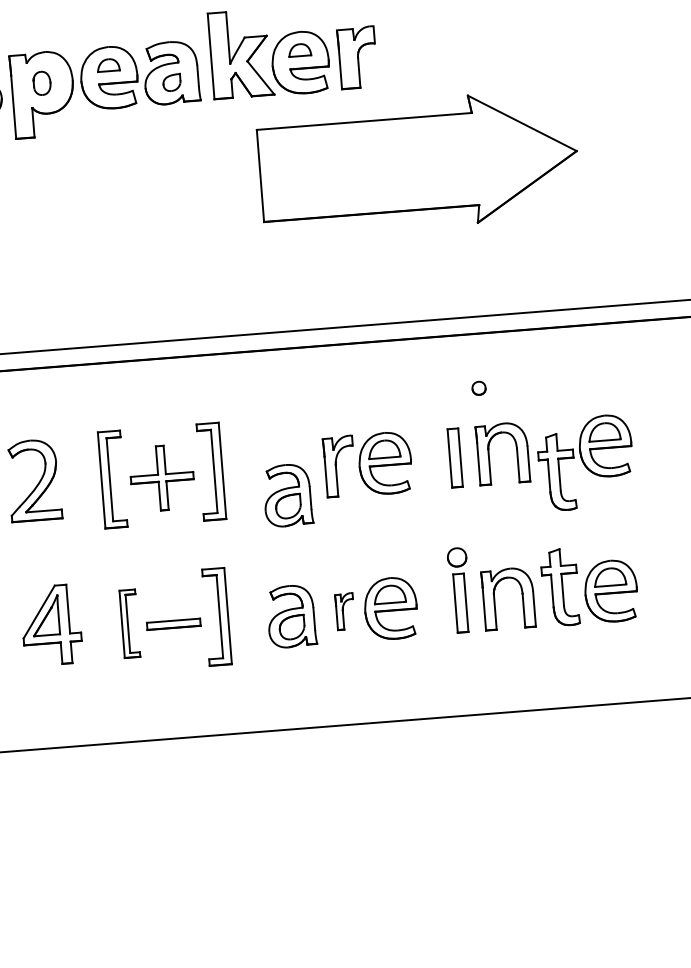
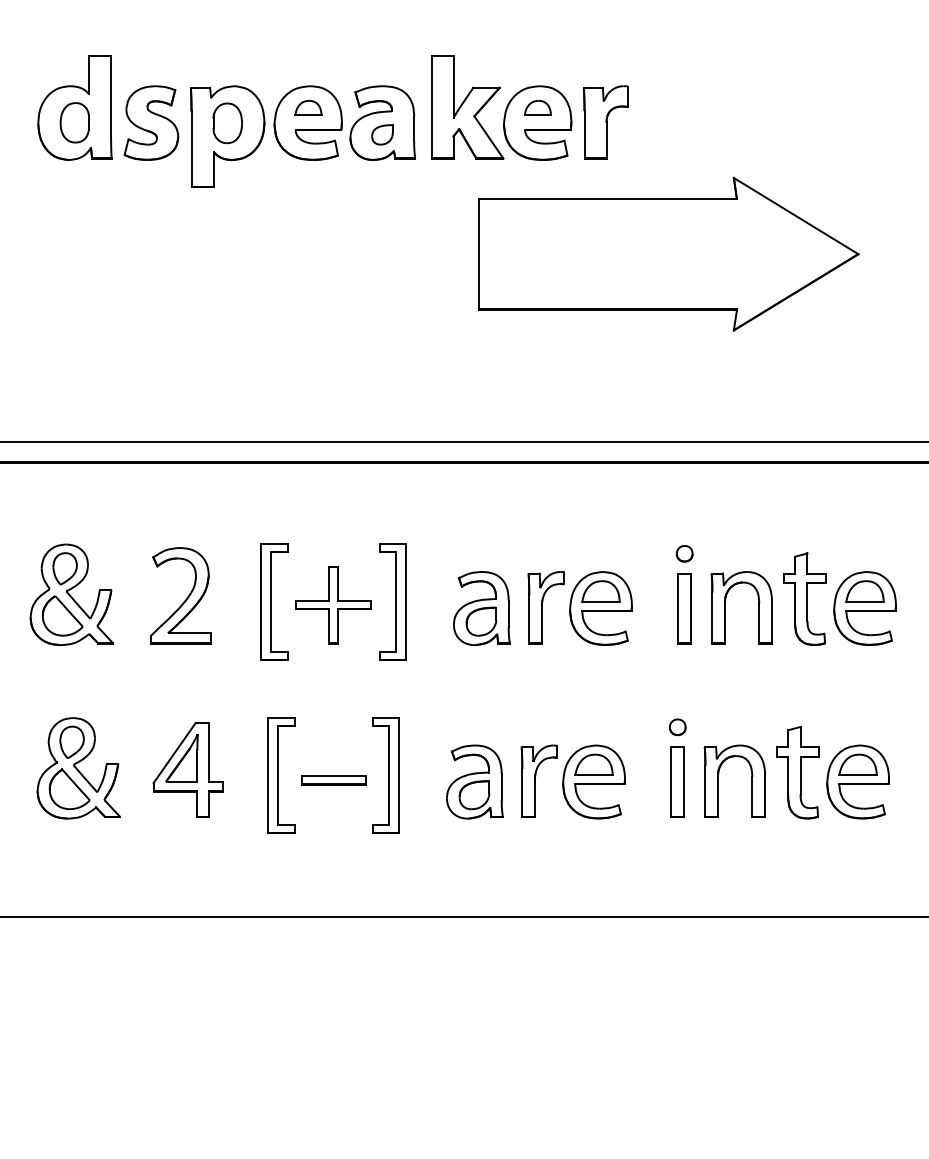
part: (42, 83) -> (227, 123), size x1.43
part: (478, 388) -> (684, 553), moved
part: (556, 471) -> (804, 598), moved
part: (287, 495) -> (481, 608), moved
part: (456, 557) -> (677, 727), size x0.71
part: (344, 611) -> (538, 780), size x1.67
part: (129, 623) -> (281, 775), size x1.43

